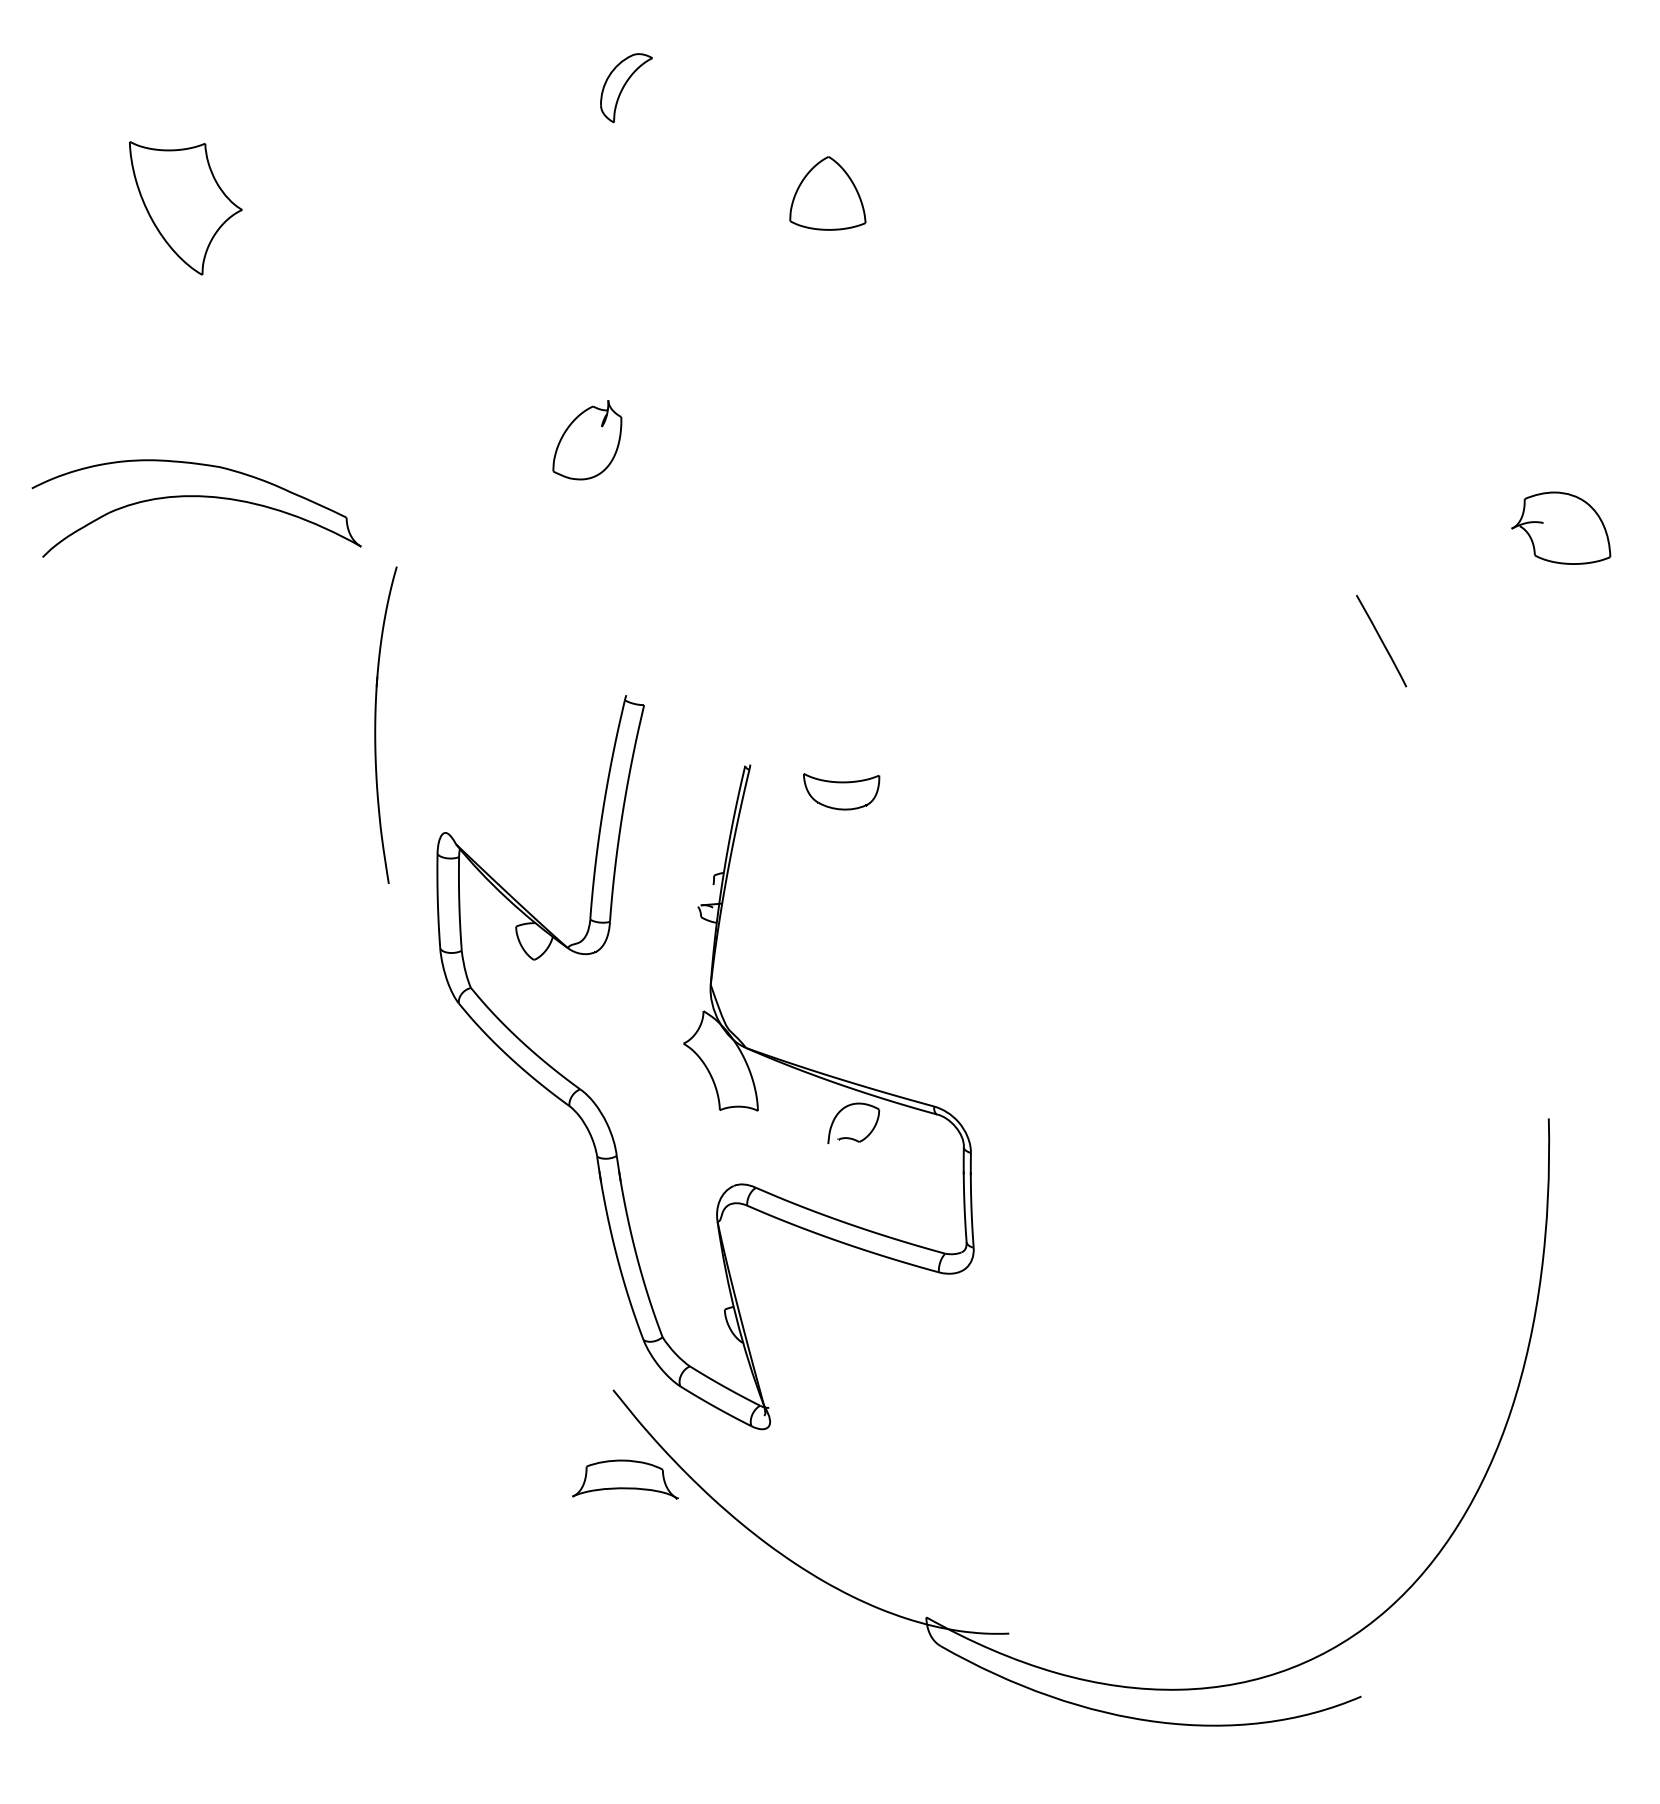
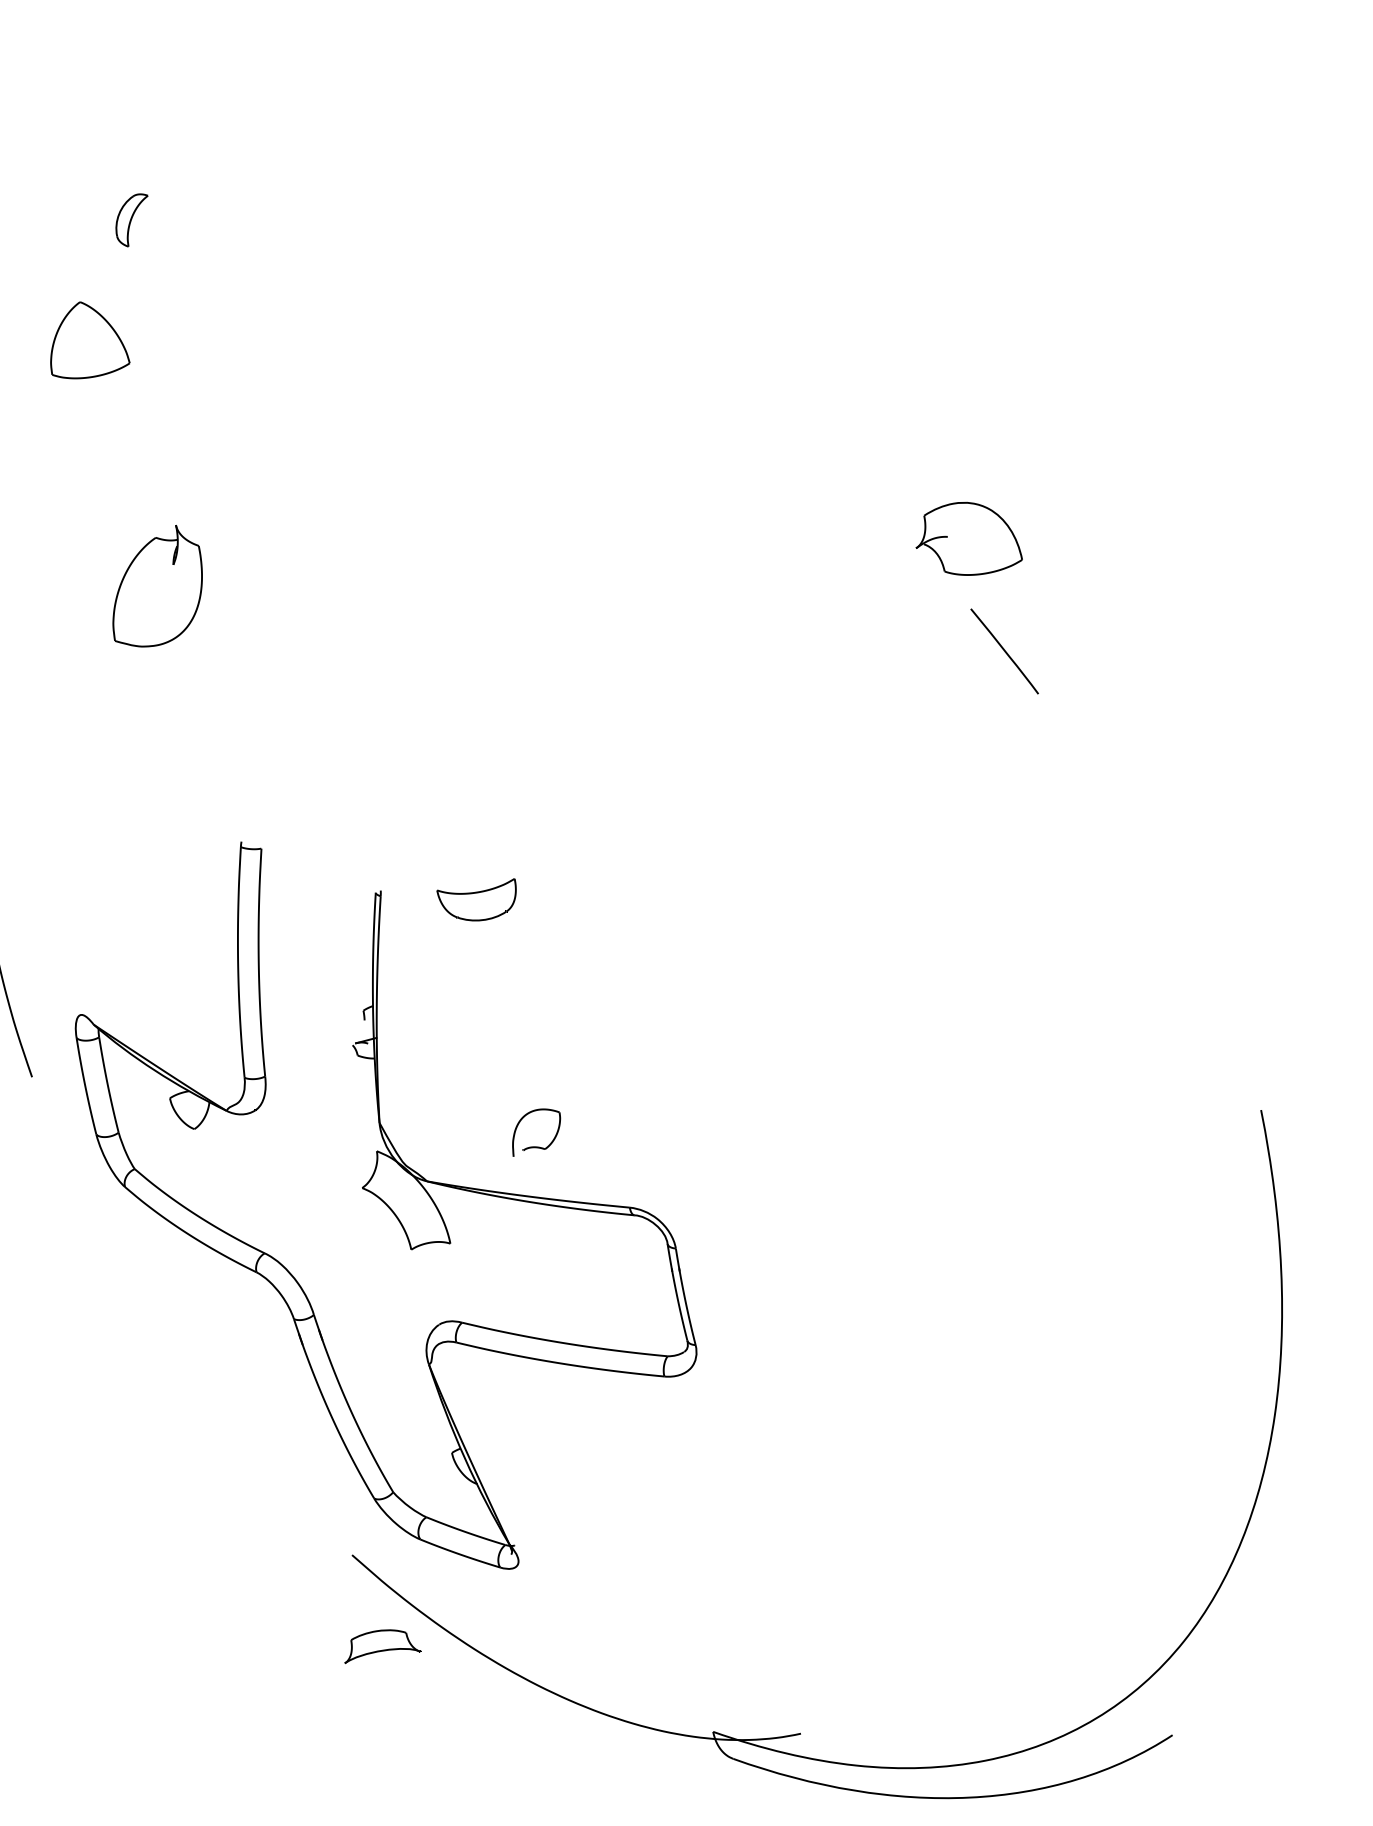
part: (626, 88) -> (133, 220), size x0.7
part: (827, 193) -> (85, 339), moved
part: (587, 440) -> (156, 587), size x1.4
part: (1561, 527) -> (966, 538), moved
part: (851, 1137) -> (536, 1145), moved
part: (625, 1479) -> (380, 1644), size x0.7

